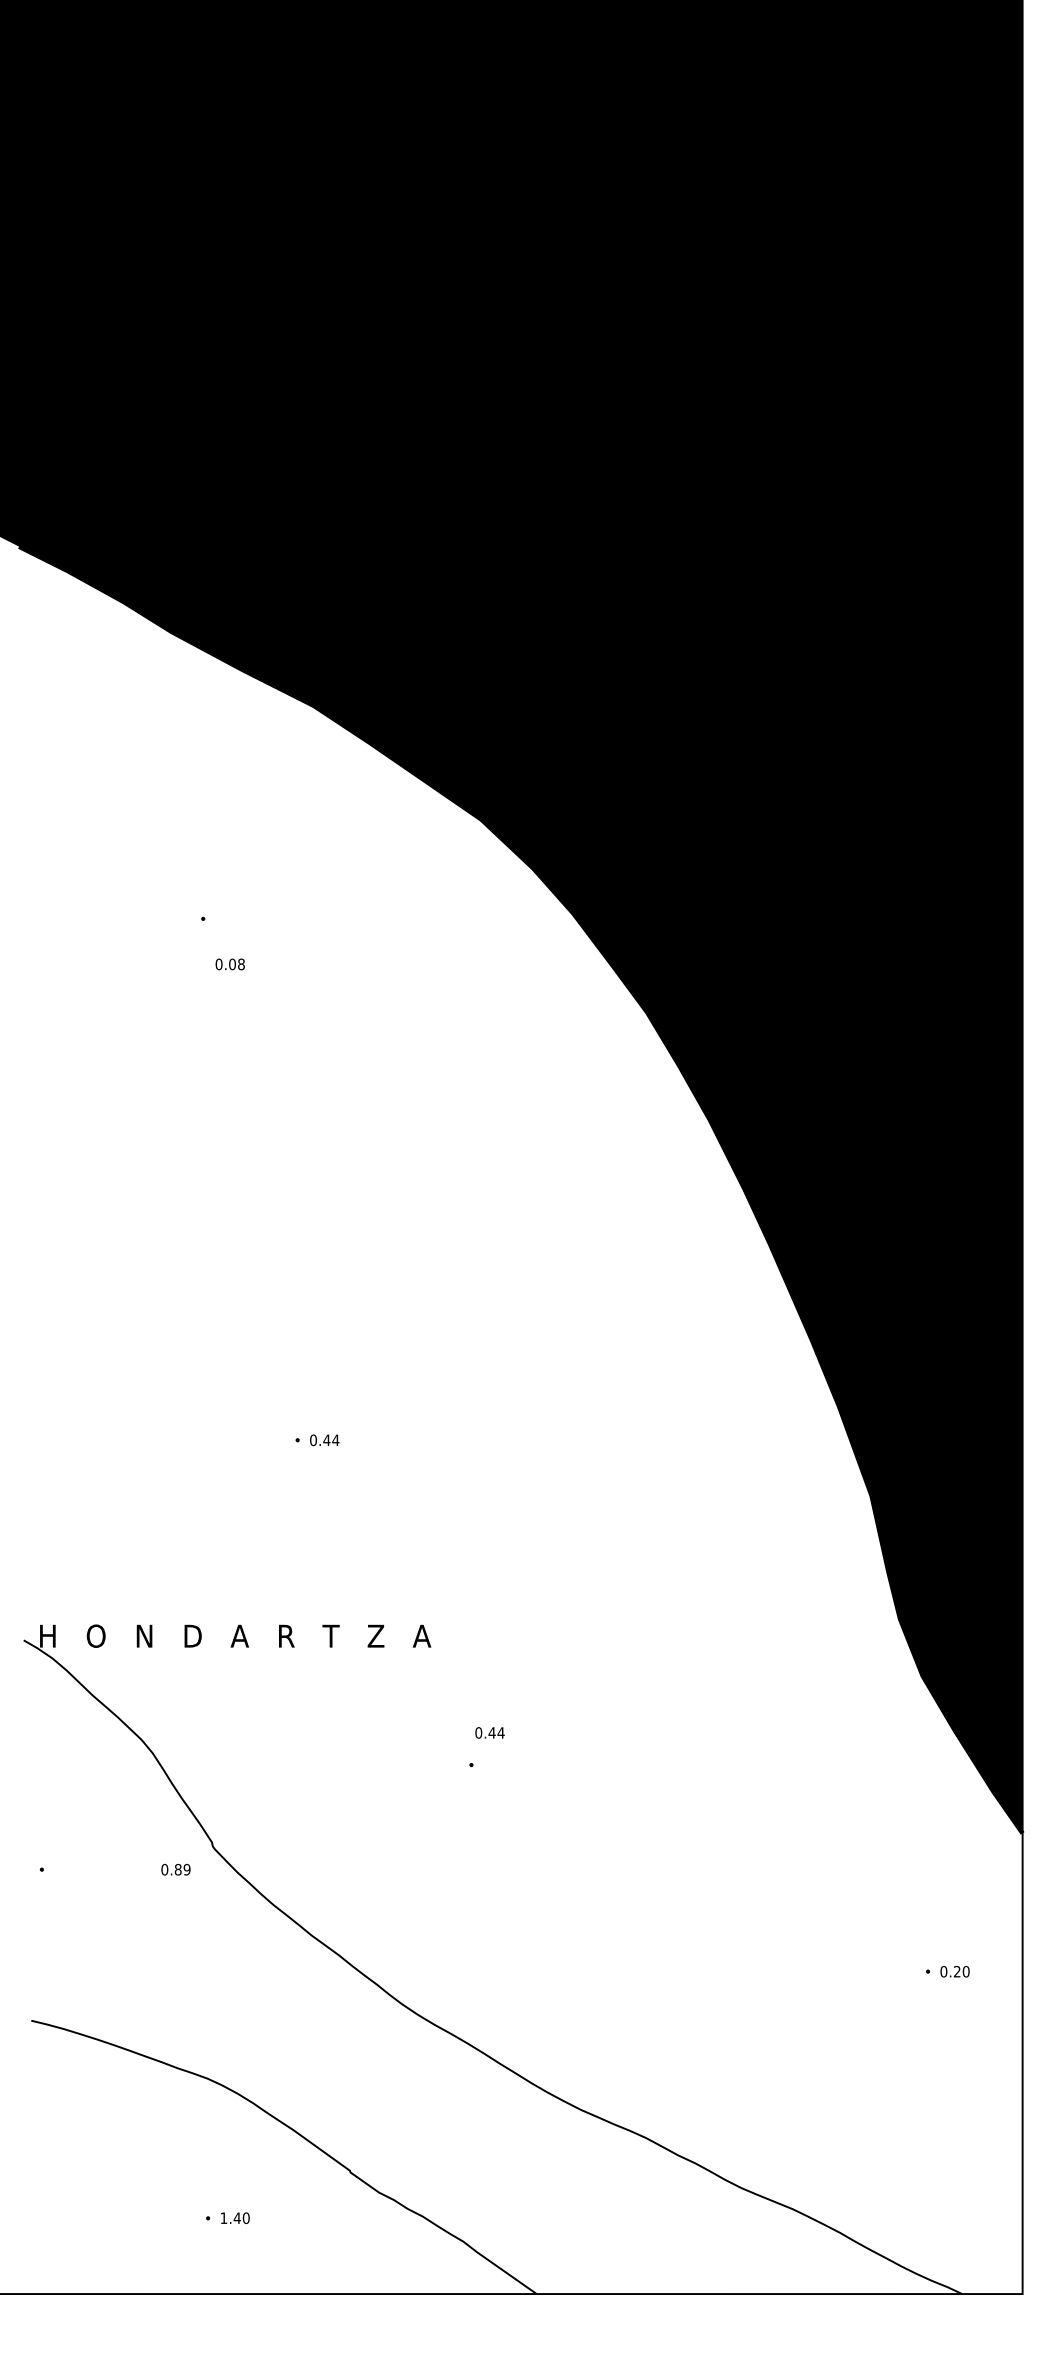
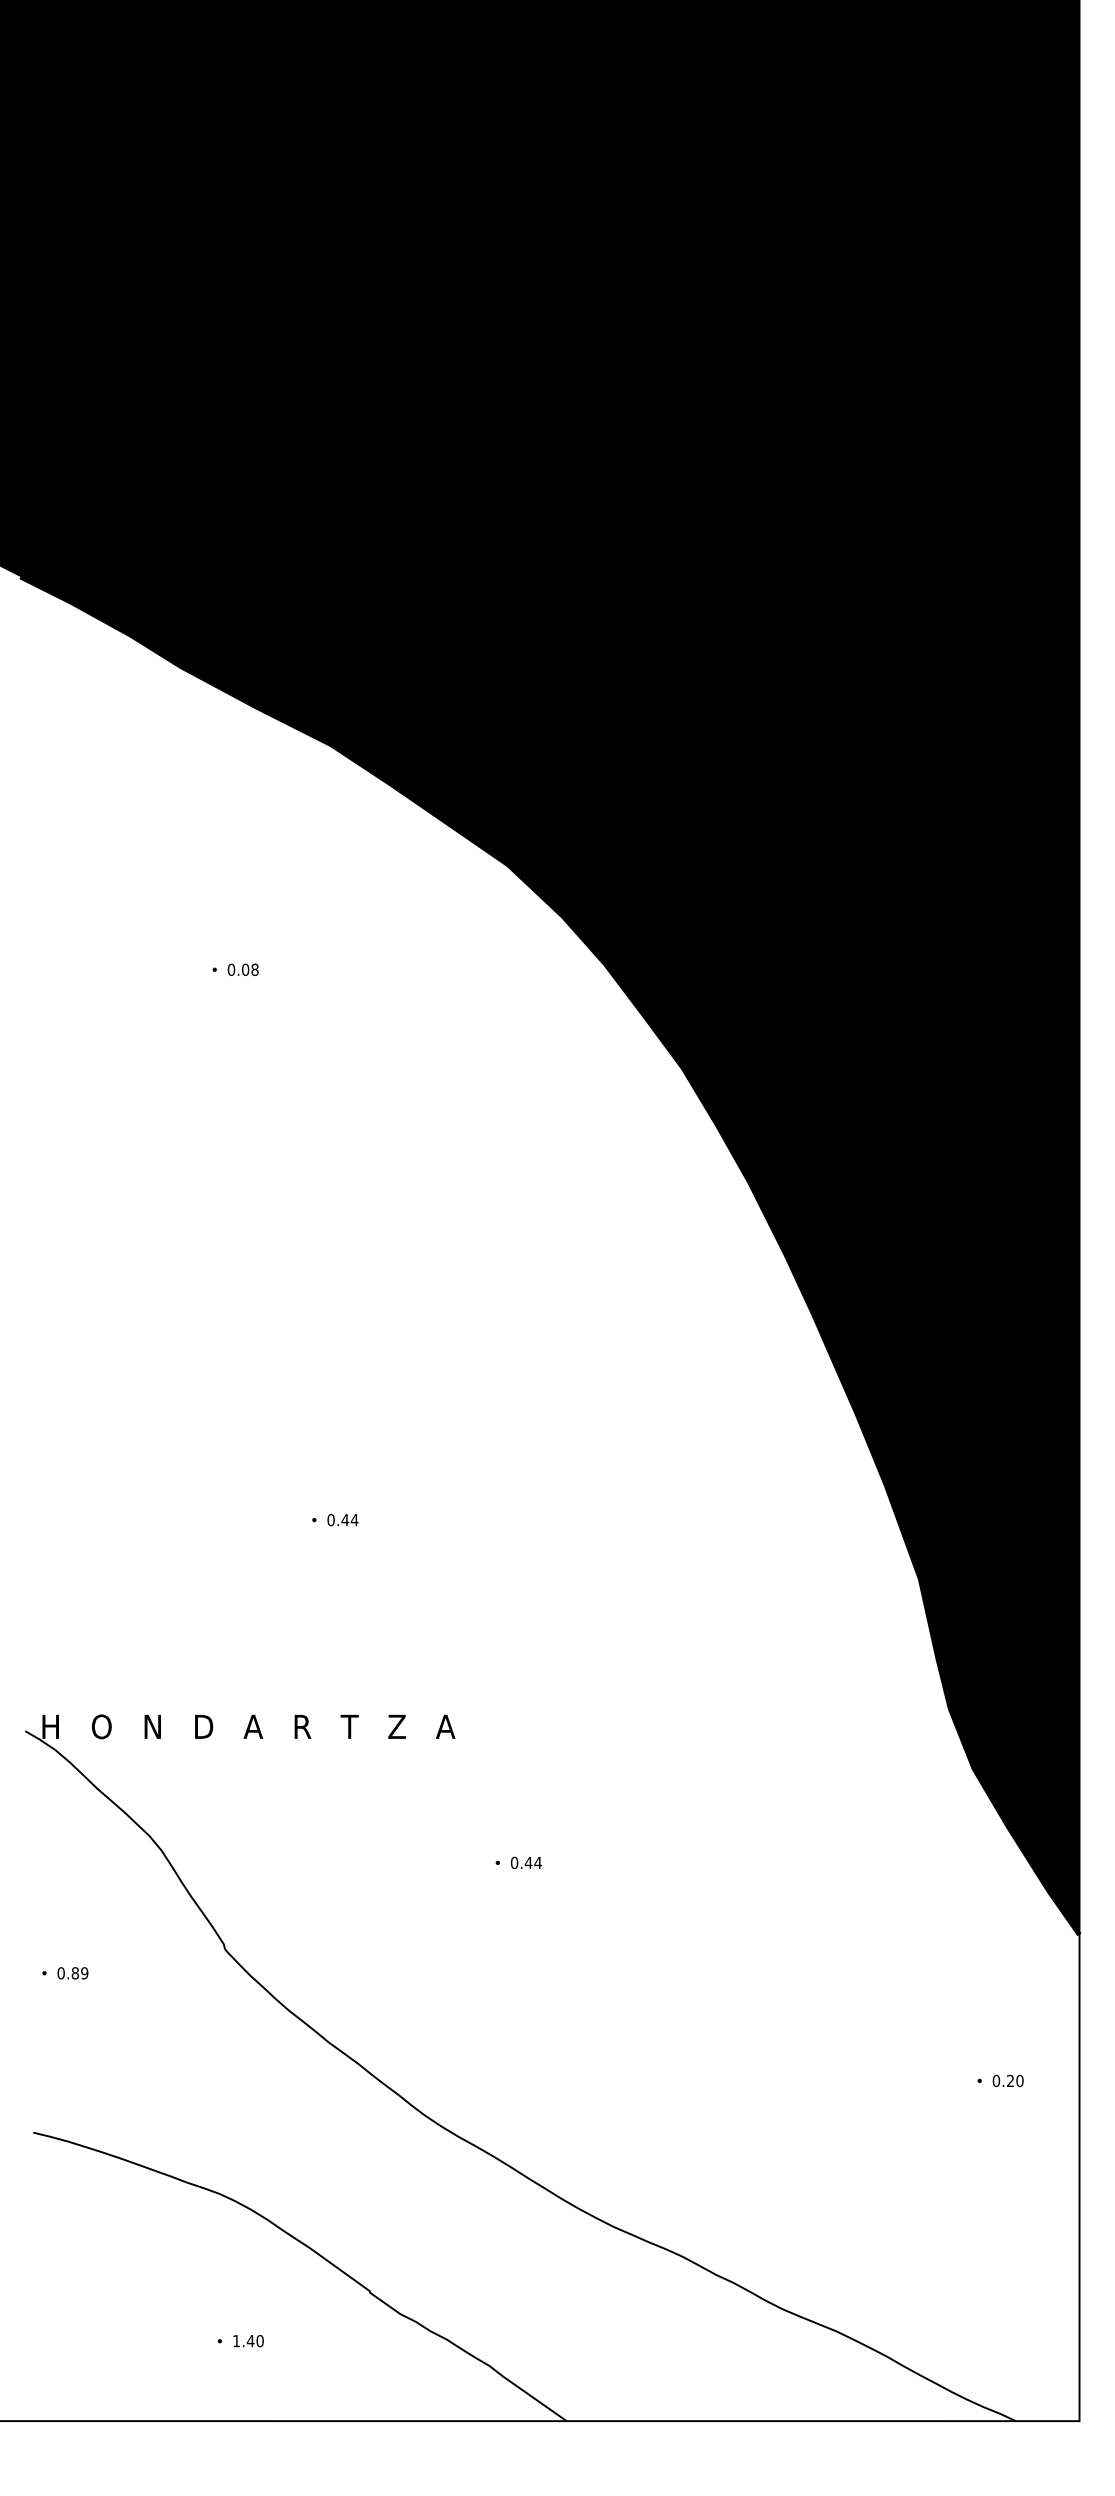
text: (229, 964) -> (242, 969), moved
text: (489, 1732) -> (525, 1862), moved
text: (175, 1869) -> (72, 1973), moved

